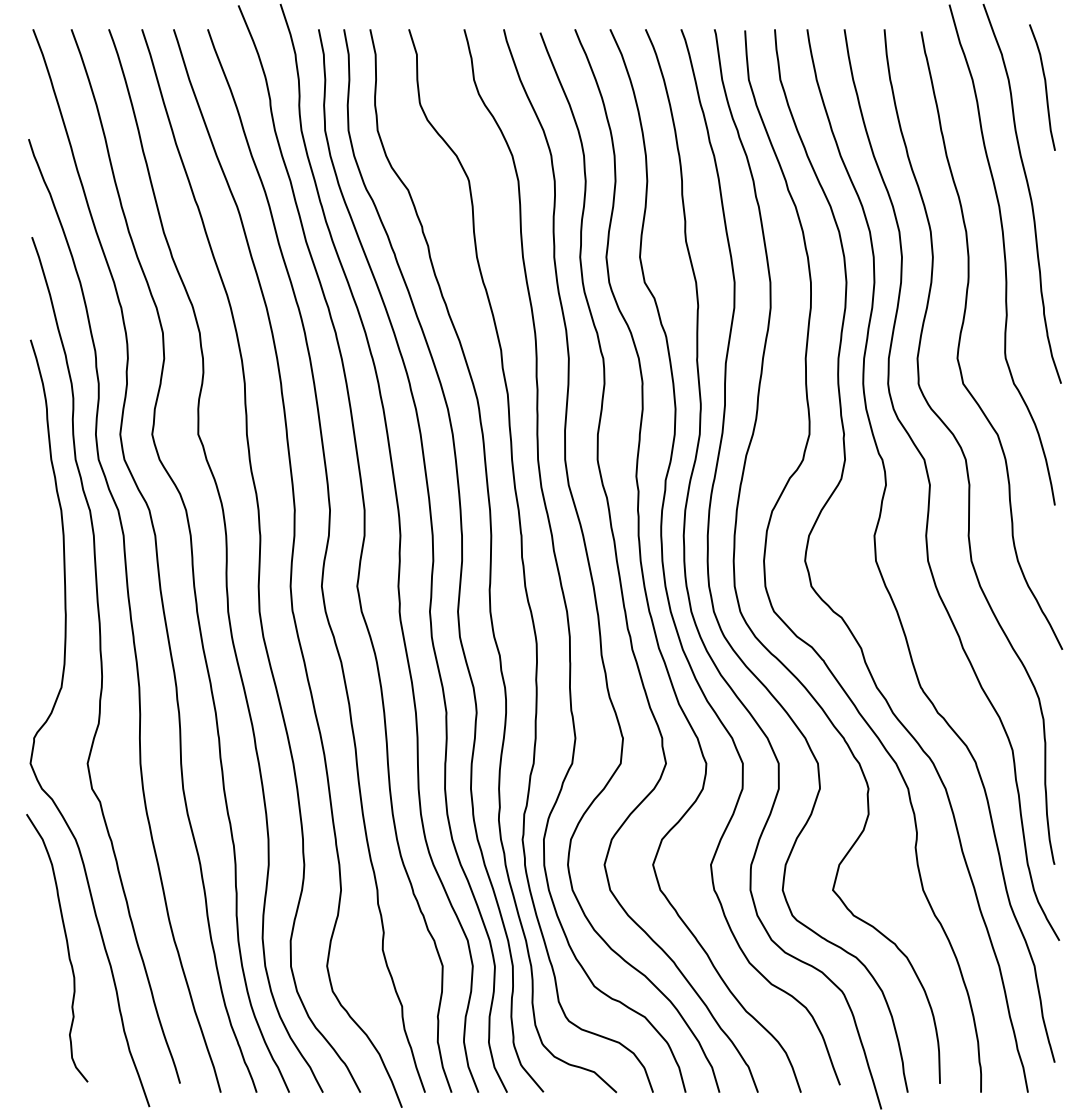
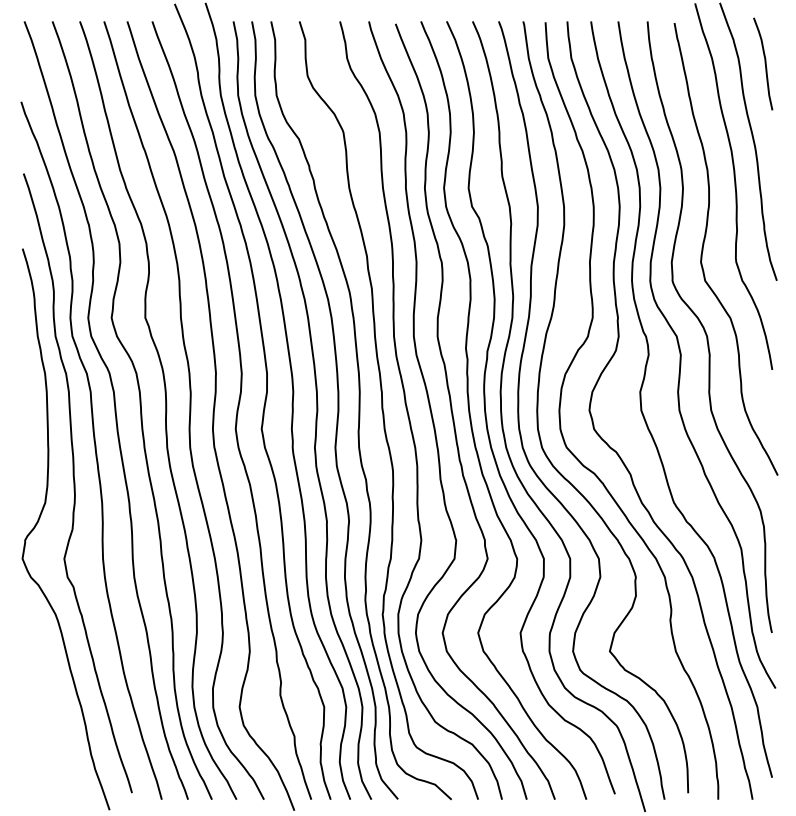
curve: (66, 945) -> (48, 691), removed

